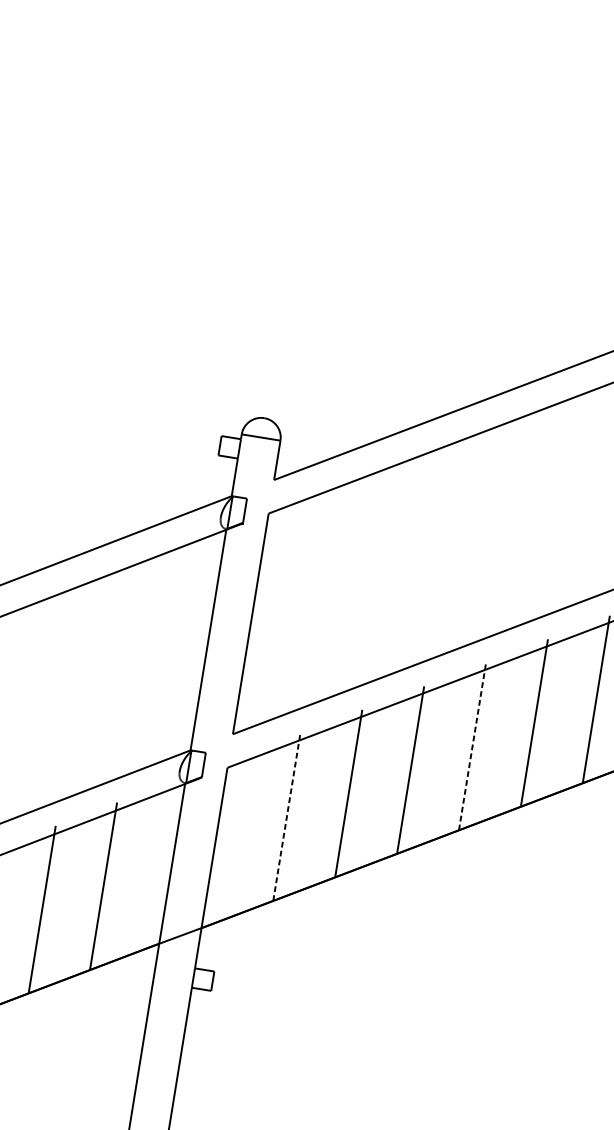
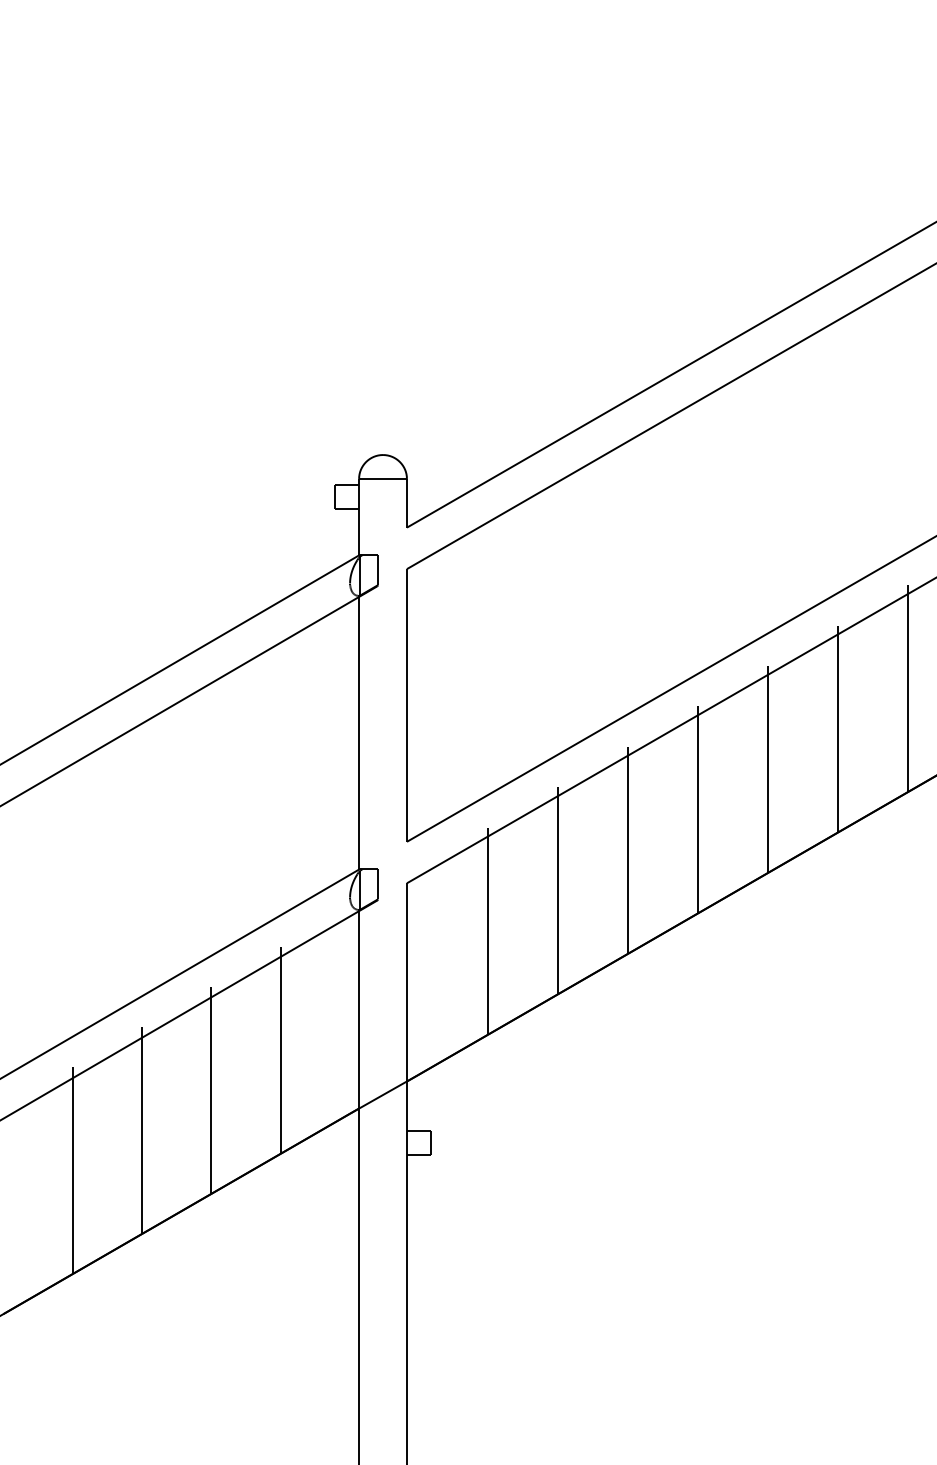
line: (472, 746) -> (697, 809), dashed -> solid
line: (287, 817) -> (488, 931), dashed -> solid

